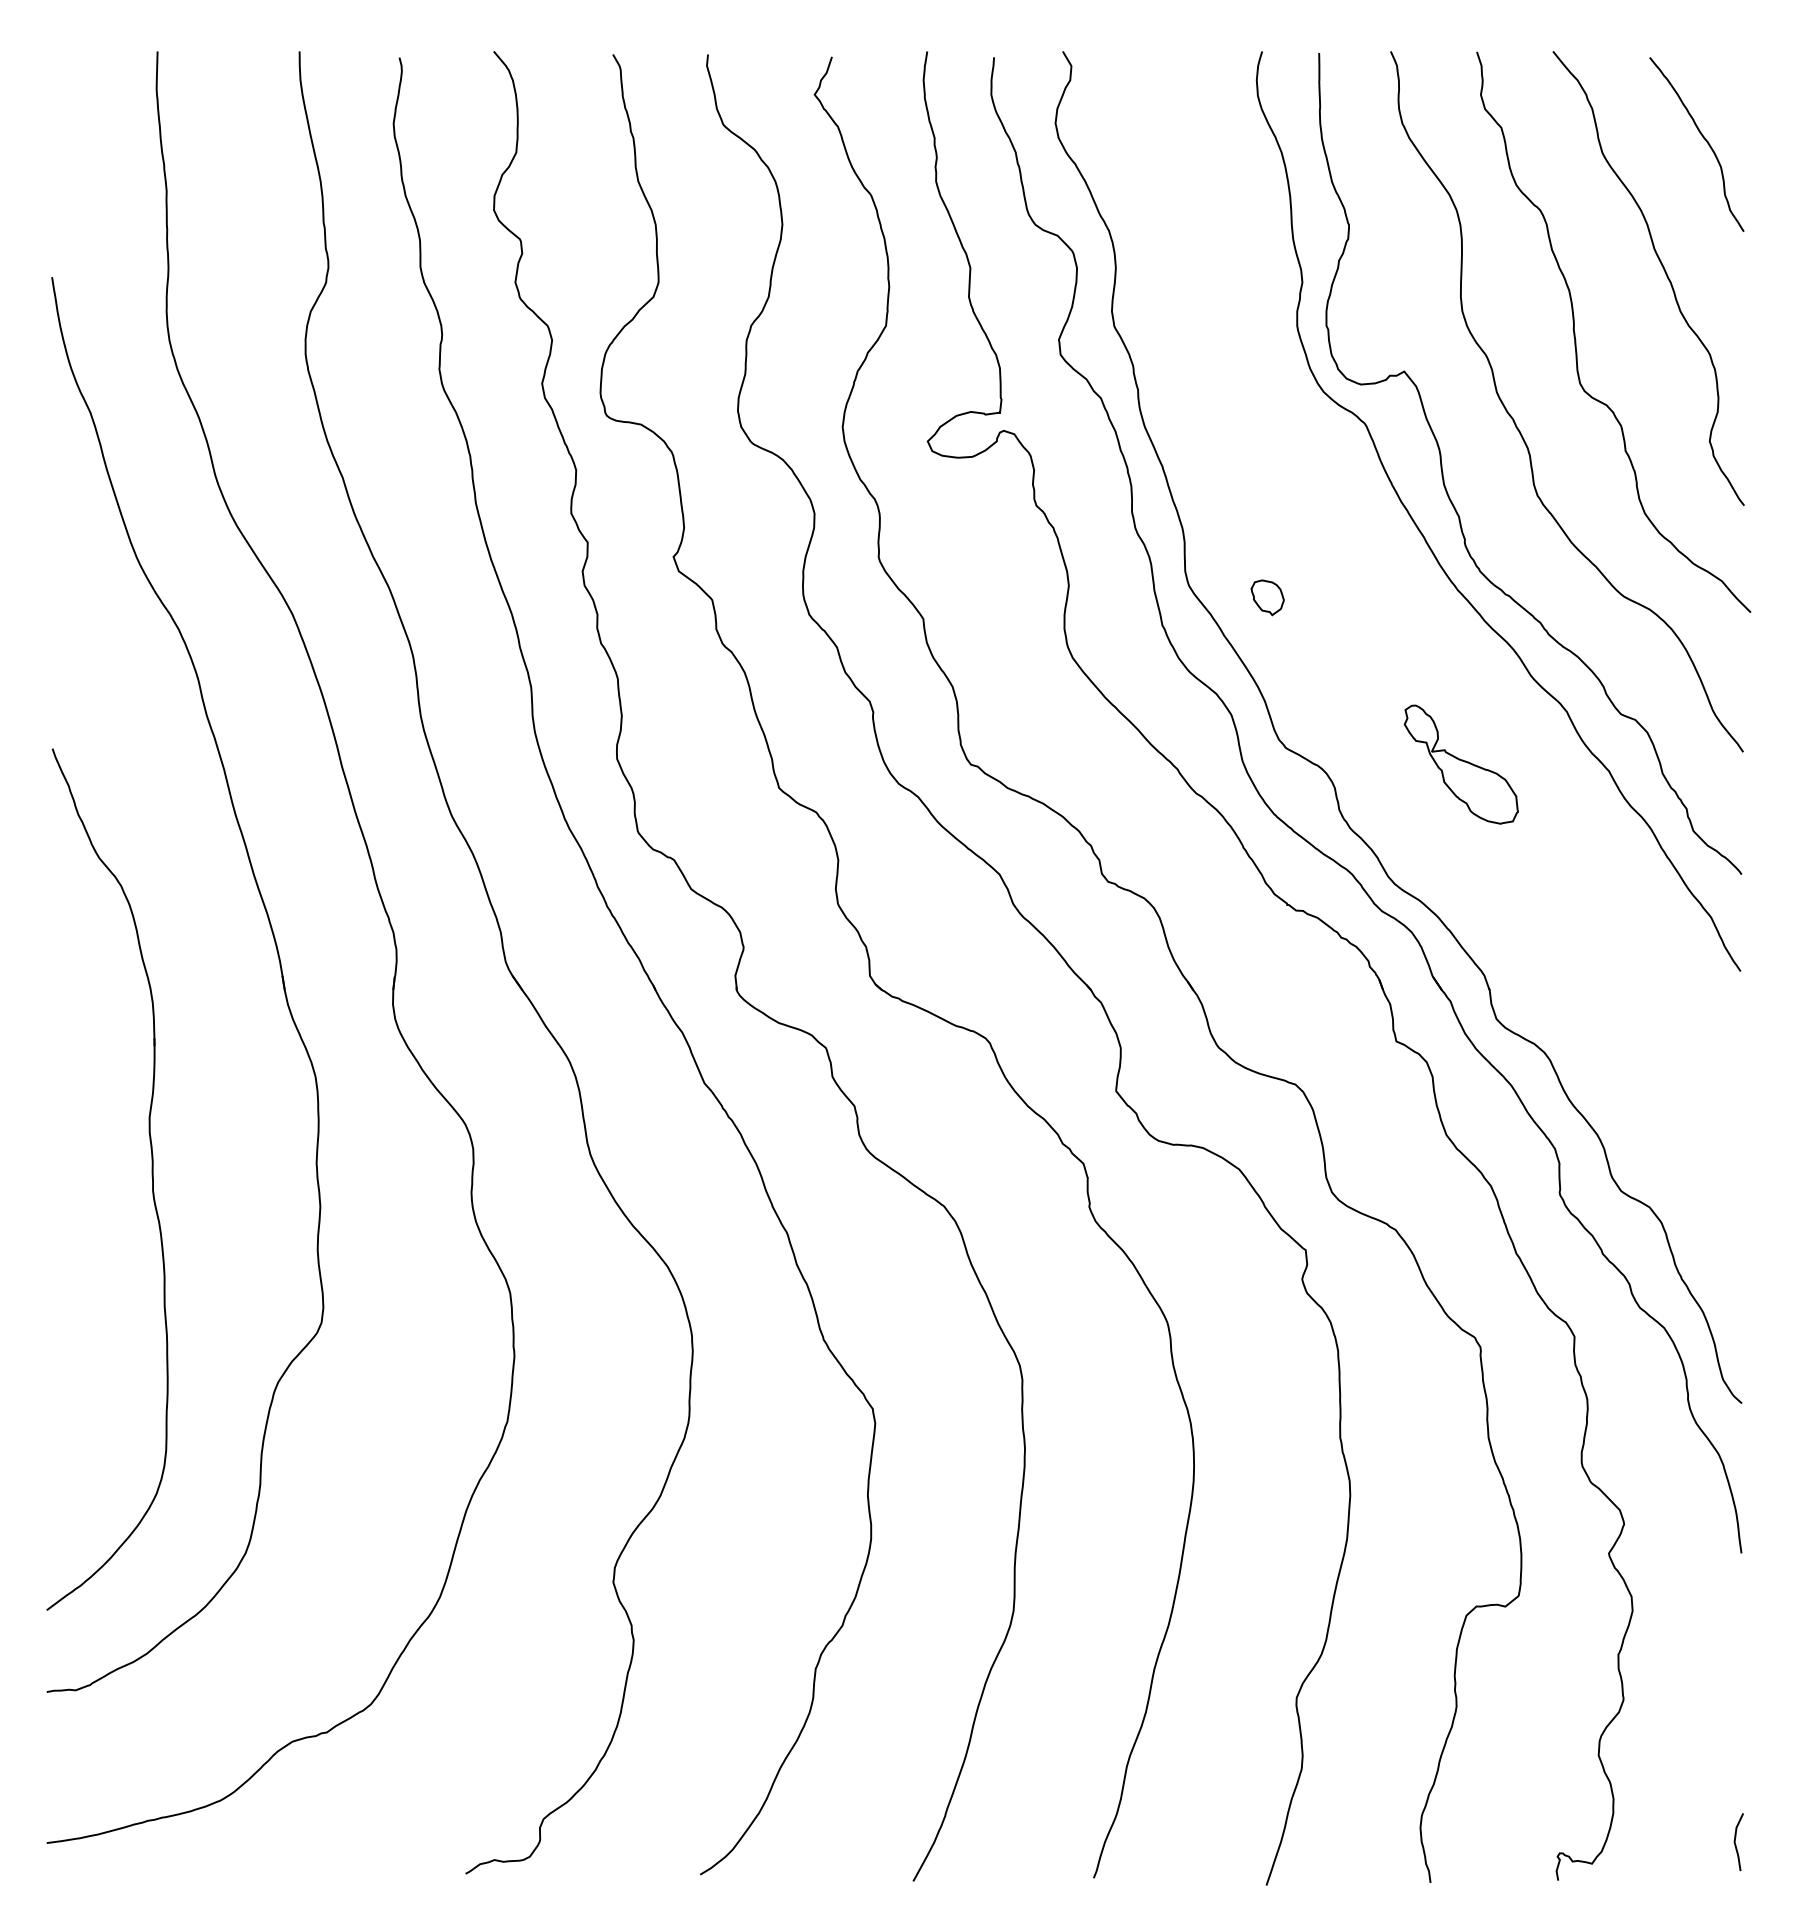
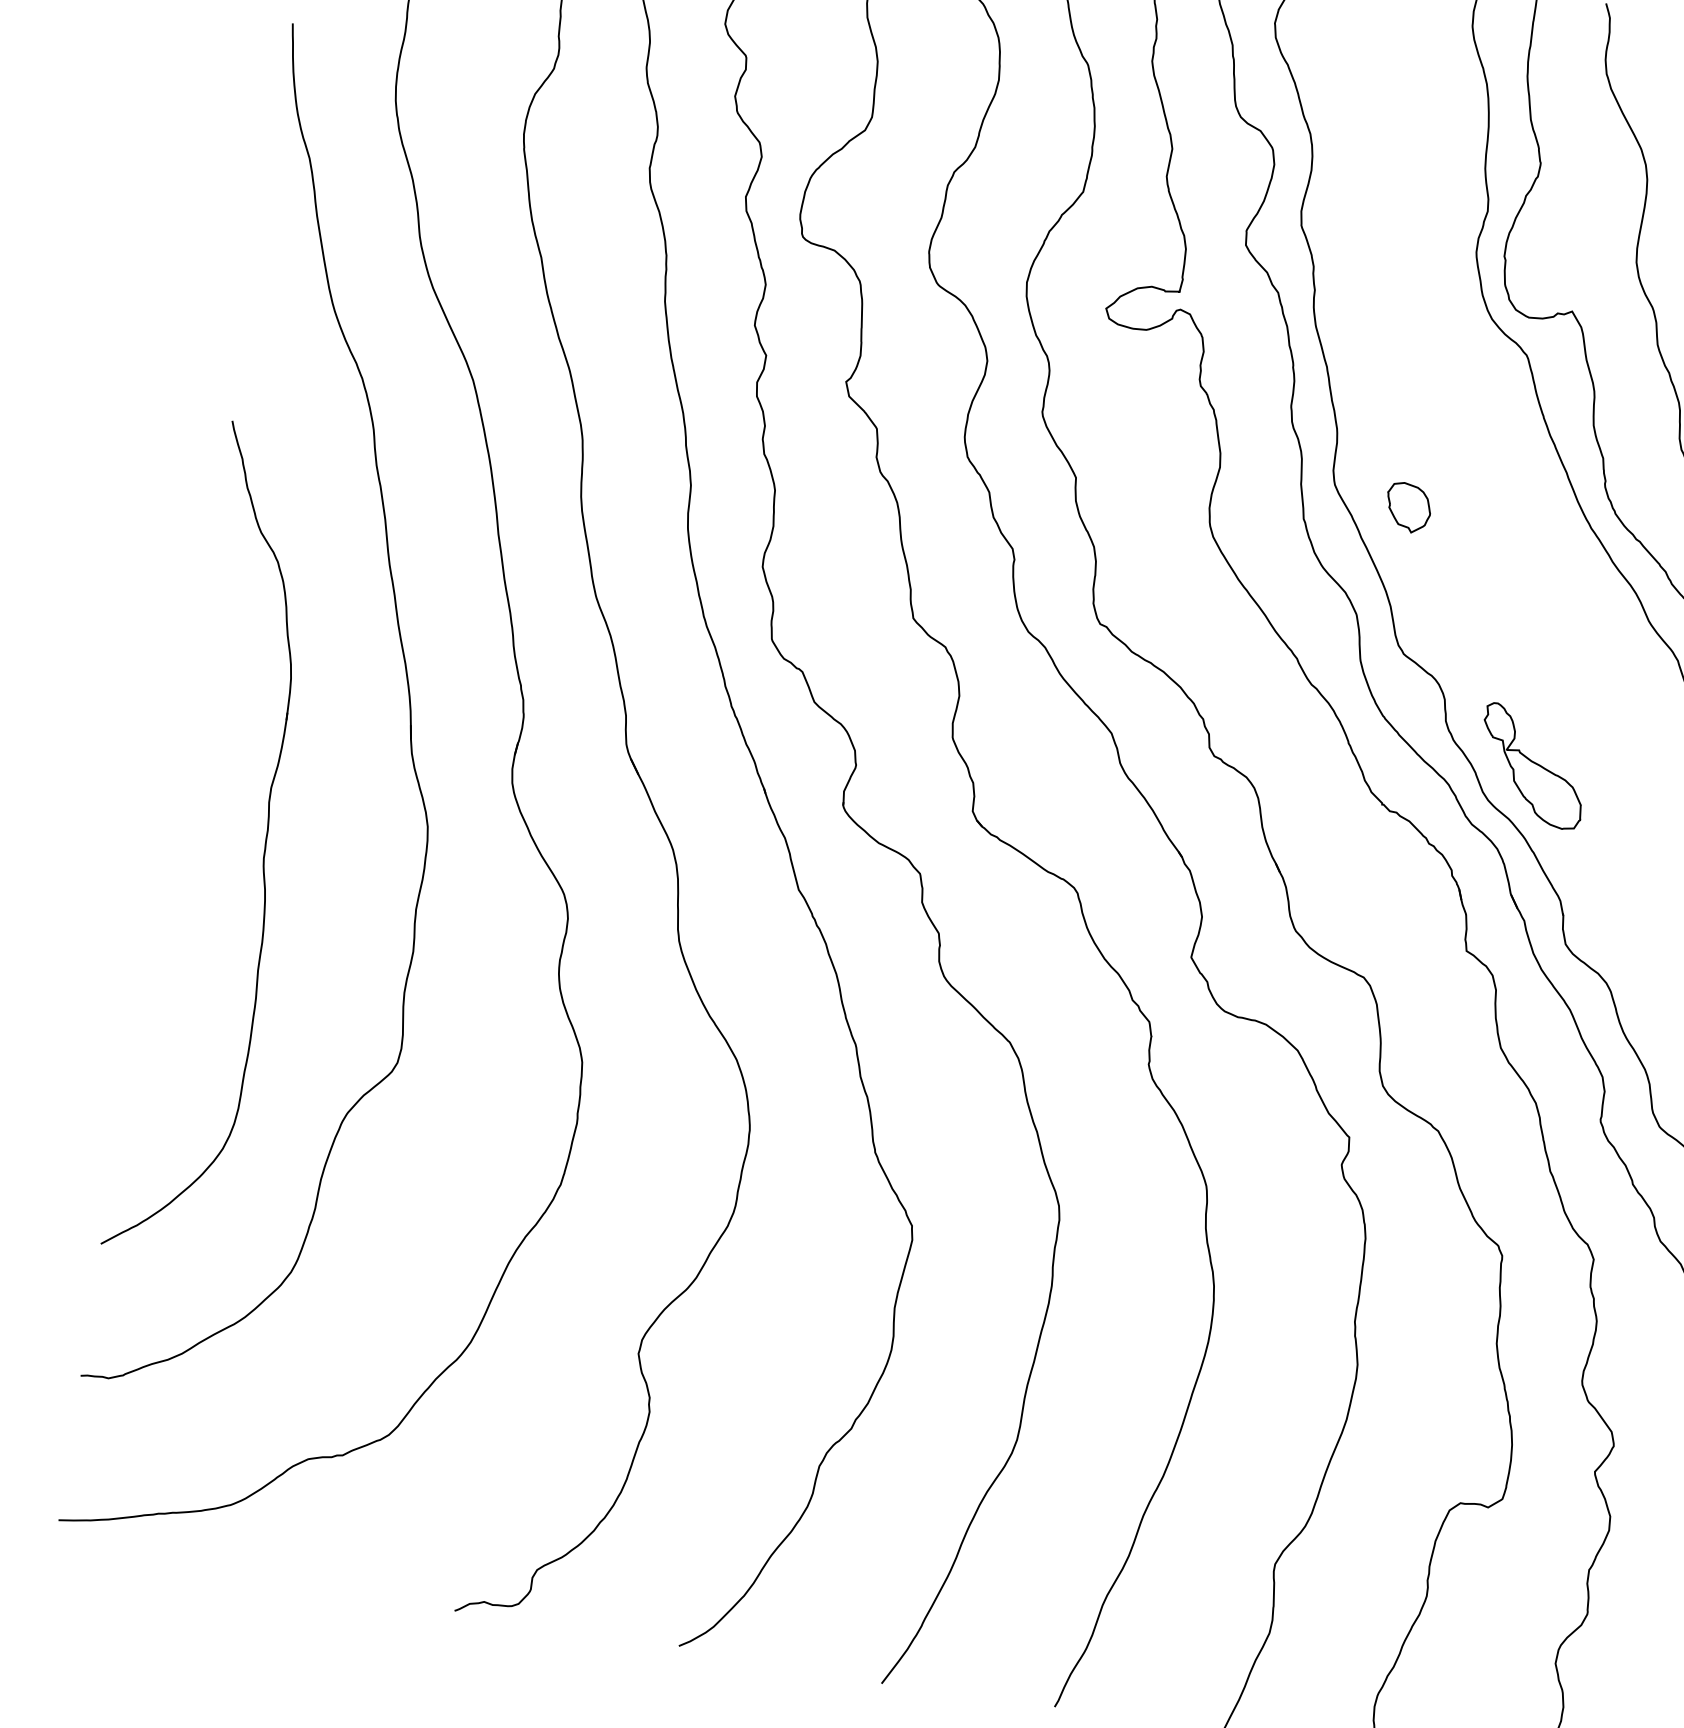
part: (1267, 597) -> (1408, 507), size x1.43
part: (1460, 764) -> (1532, 766), moved
part: (151, 1176) -> (264, 844), moved

